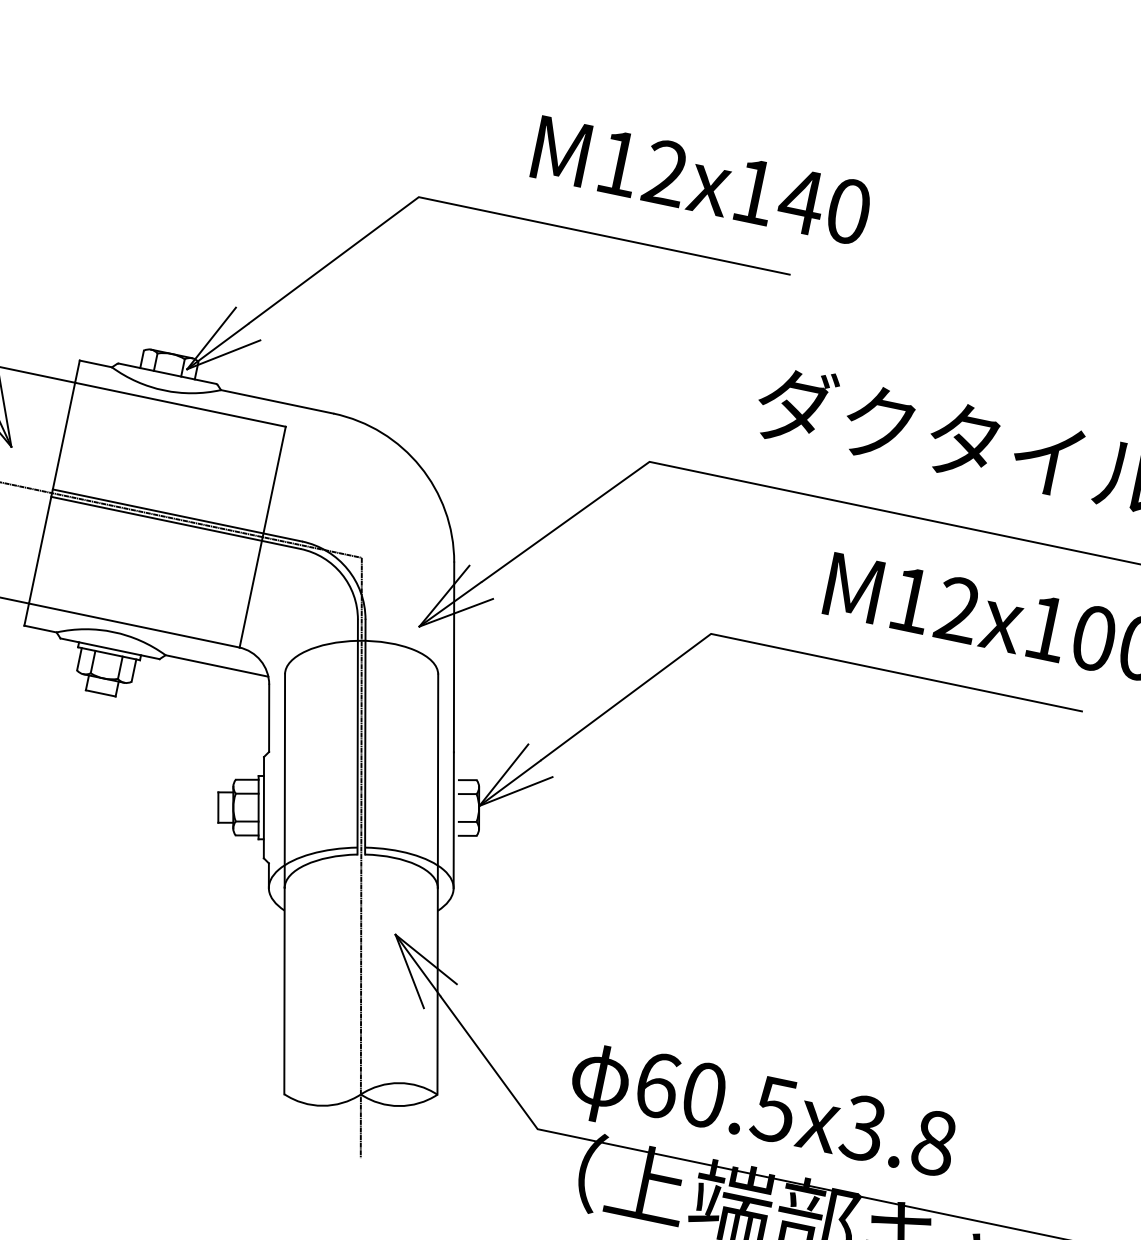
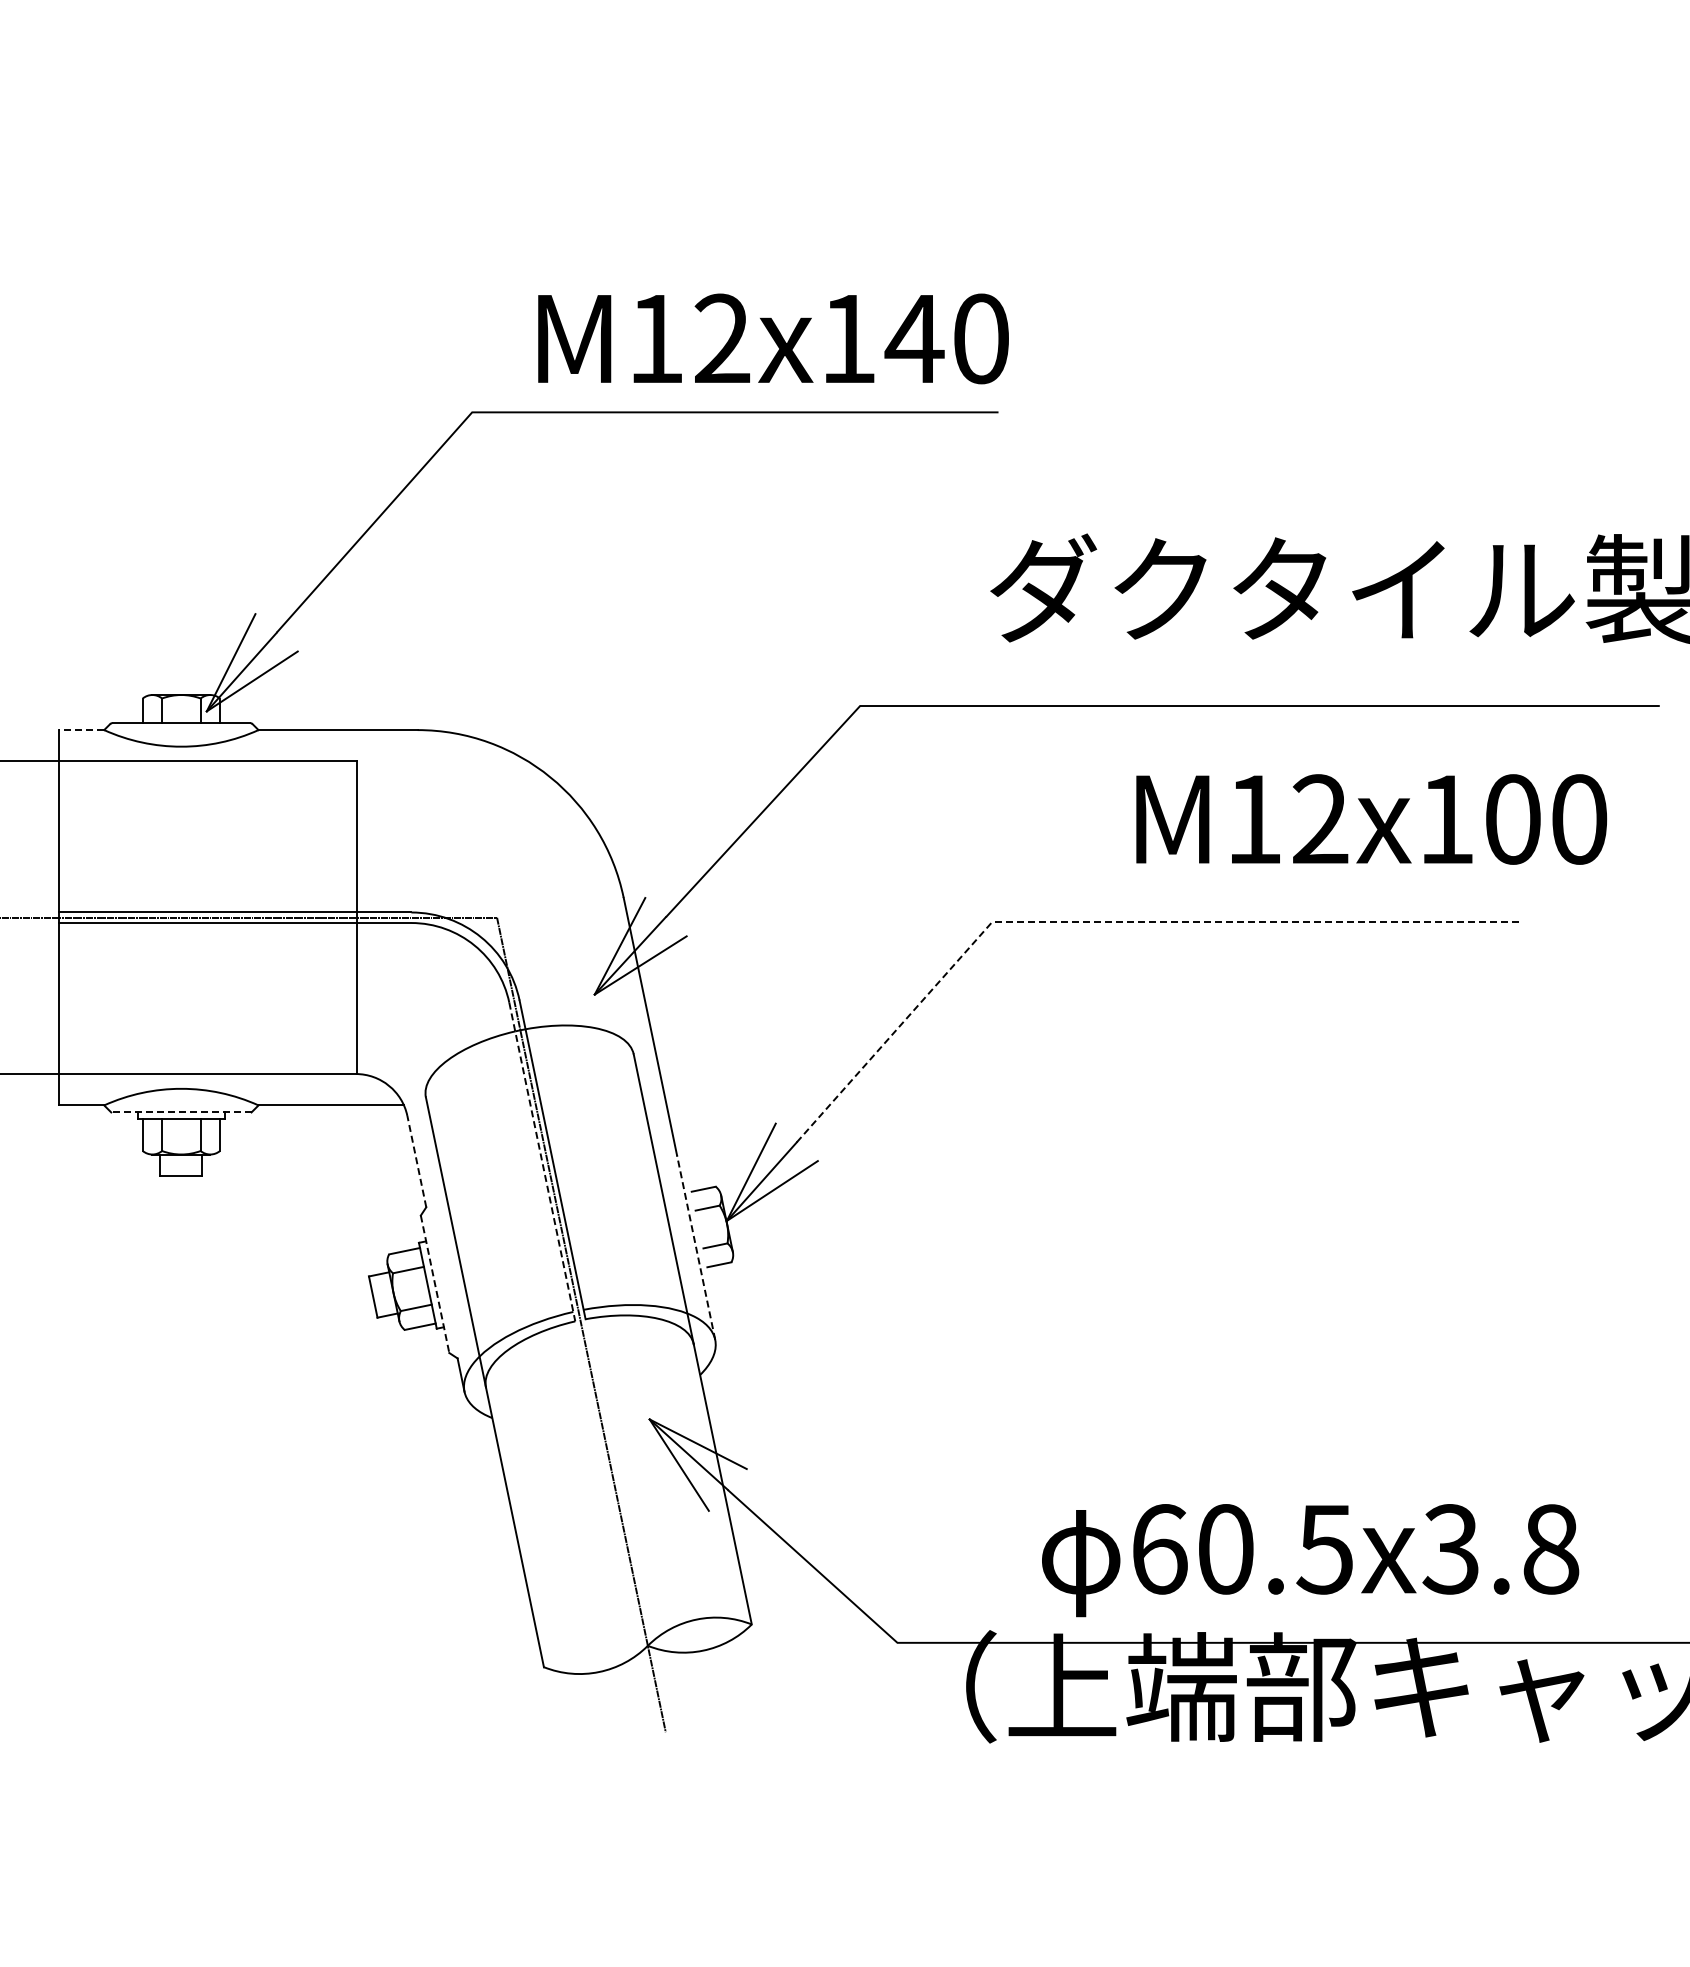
text: (701, 180) -> (773, 338), moved
line: (95, 364) -> (81, 730), solid -> dashed
line: (109, 648) -> (180, 1112), solid -> dashed
line: (793, 650) -> (1108, 921), solid -> dashed
line: (268, 718) -> (416, 1161), solid -> dashed
line: (357, 737) -> (542, 1162), solid -> dashed
line: (264, 807) -> (435, 1284), solid -> dashed
line: (454, 820) -> (696, 1247), solid -> dashed
text: (762, 1115) -> (1310, 1560), moved

